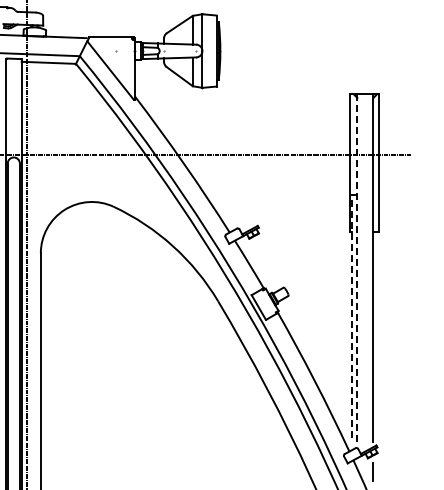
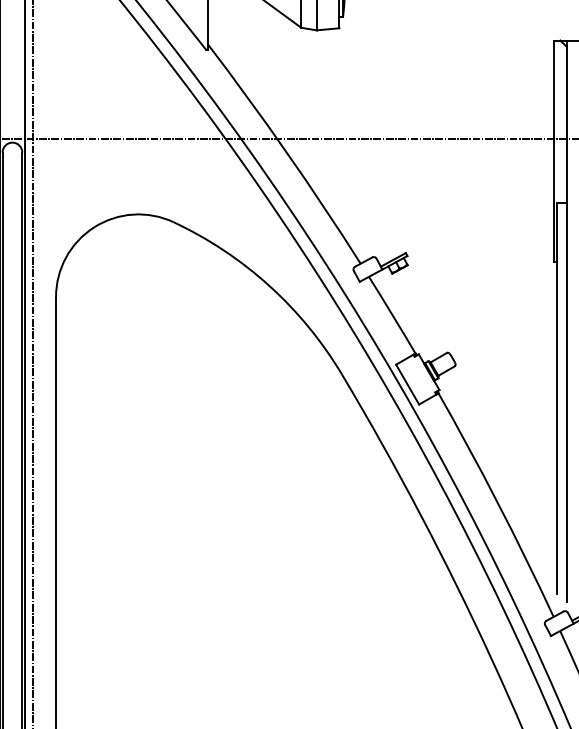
line: (357, 267) -> (566, 320), dashed -> solid
line: (351, 315) -> (557, 397), dashed -> solid

